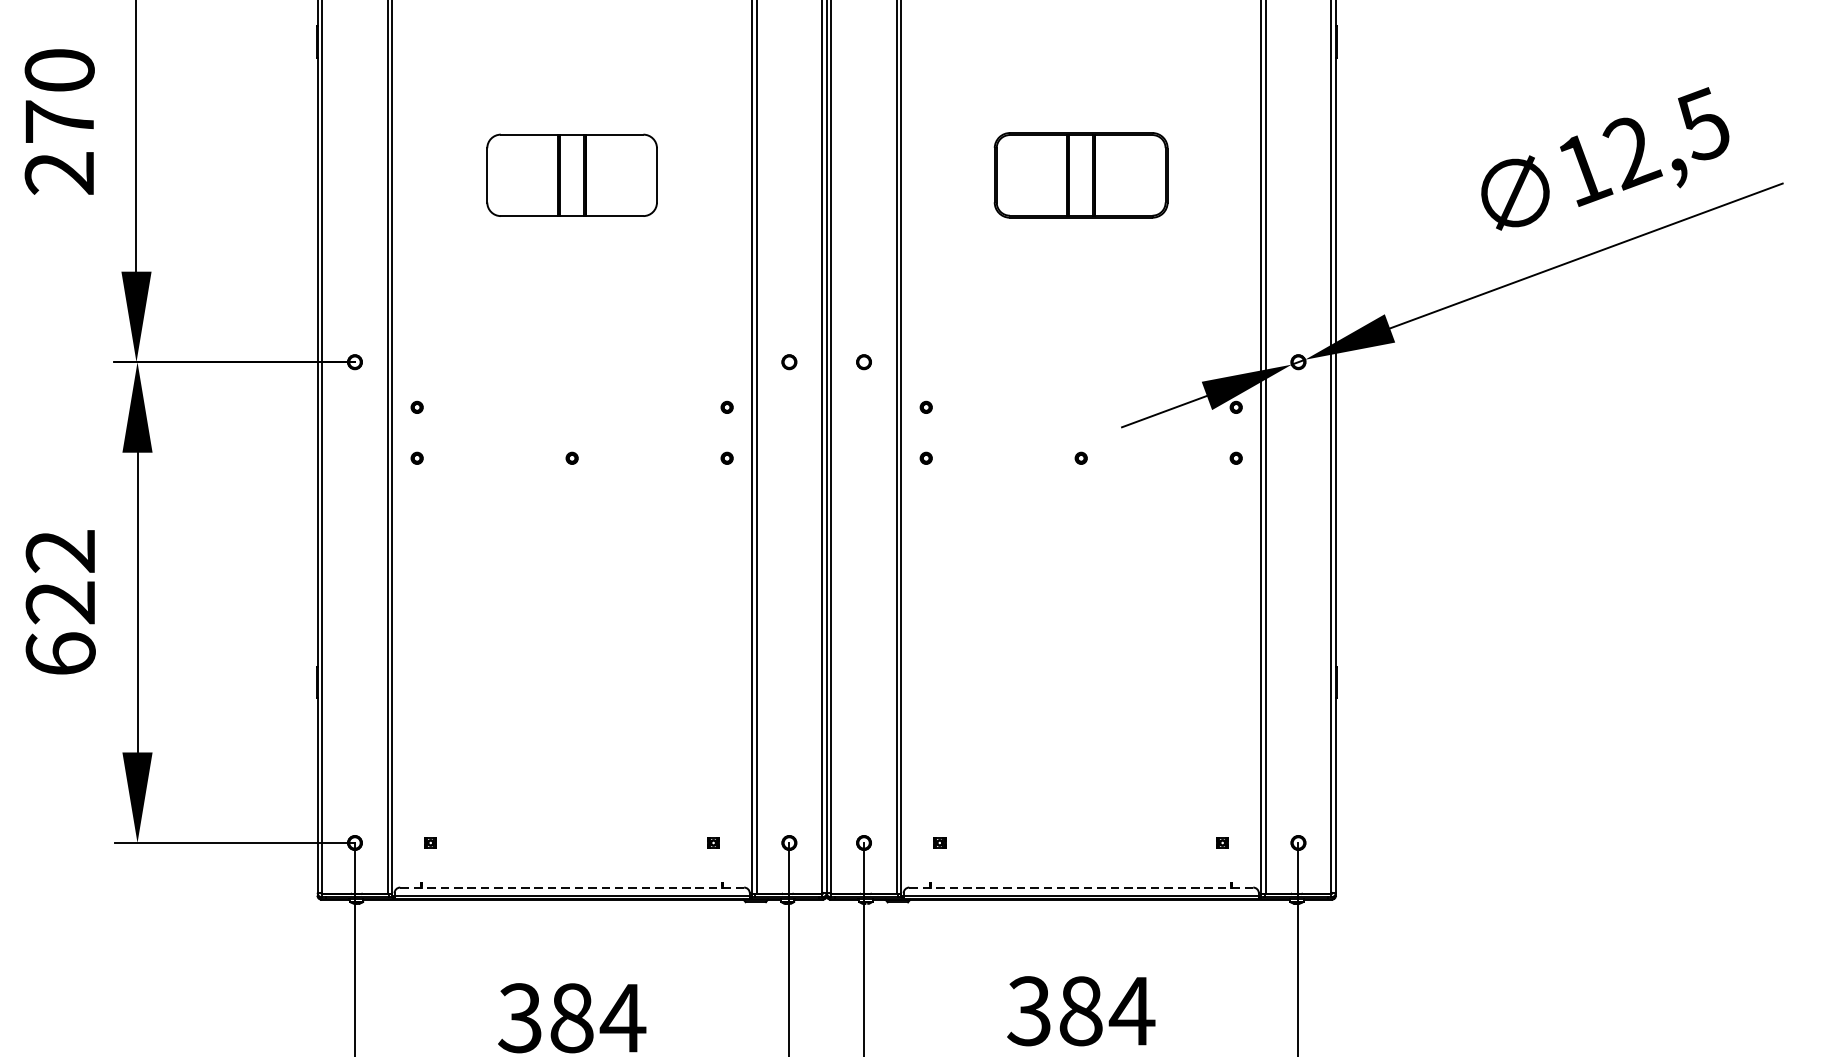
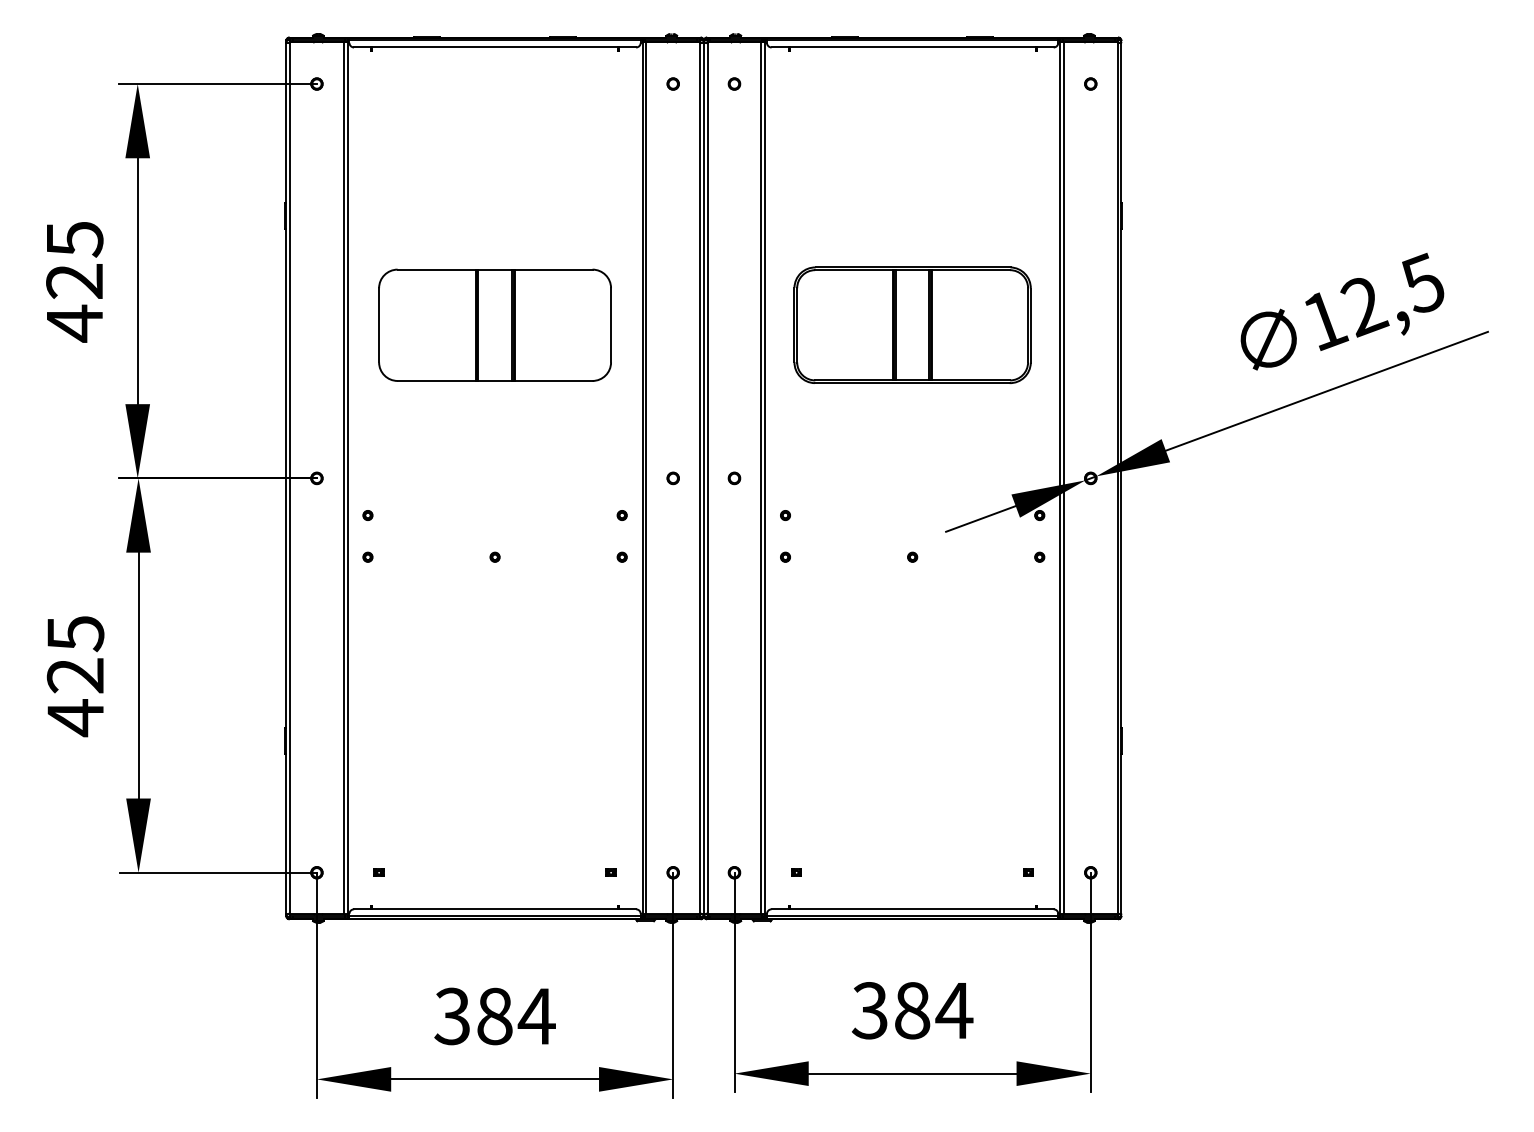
text: (59, 122) -> (74, 281), 270 -> 425
part: (571, 174) -> (494, 324), size x1.67
part: (1081, 174) -> (912, 324), size x1.67
text: (60, 603) -> (75, 676), 622 -> 425
line: (571, 887) -> (494, 909), dashed -> solid
line: (1081, 887) -> (912, 909), dashed -> solid

